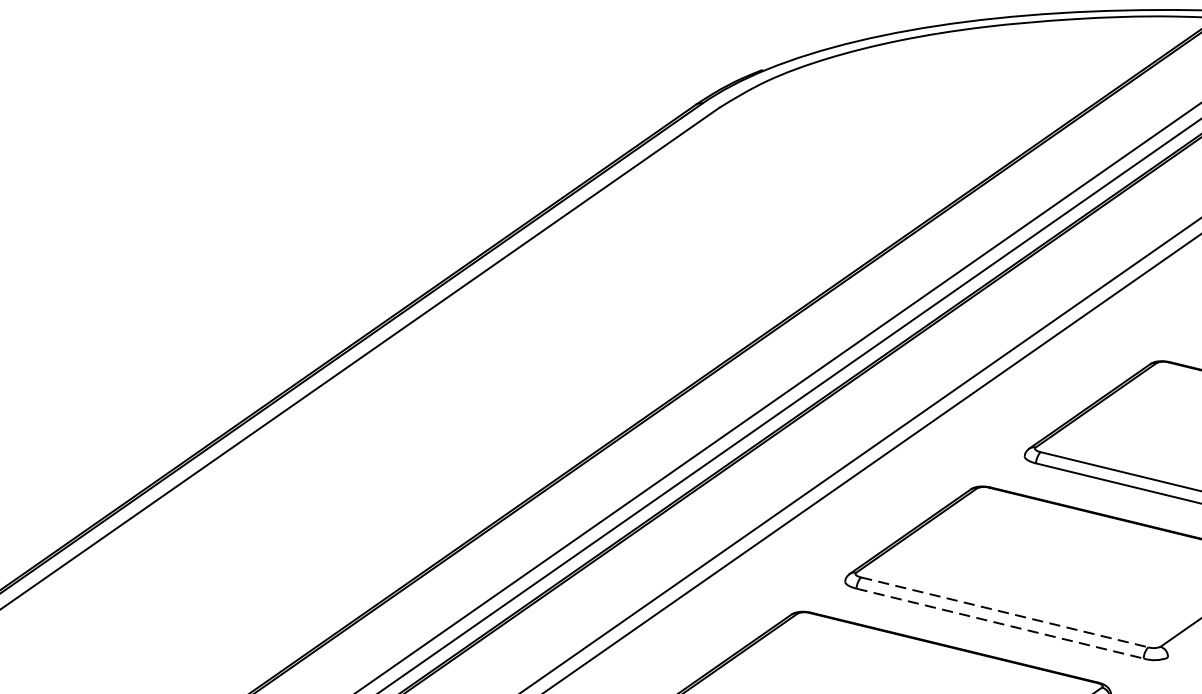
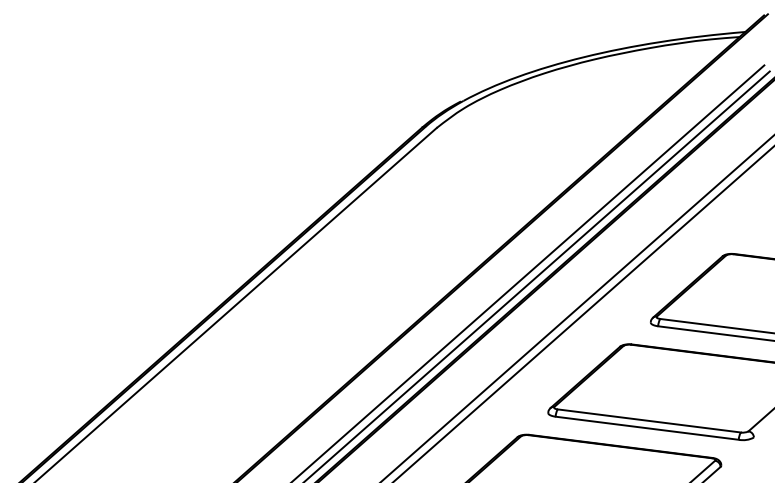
line: (1004, 613) -> (649, 421), dashed -> solid
line: (1000, 624) -> (647, 428), dashed -> solid

